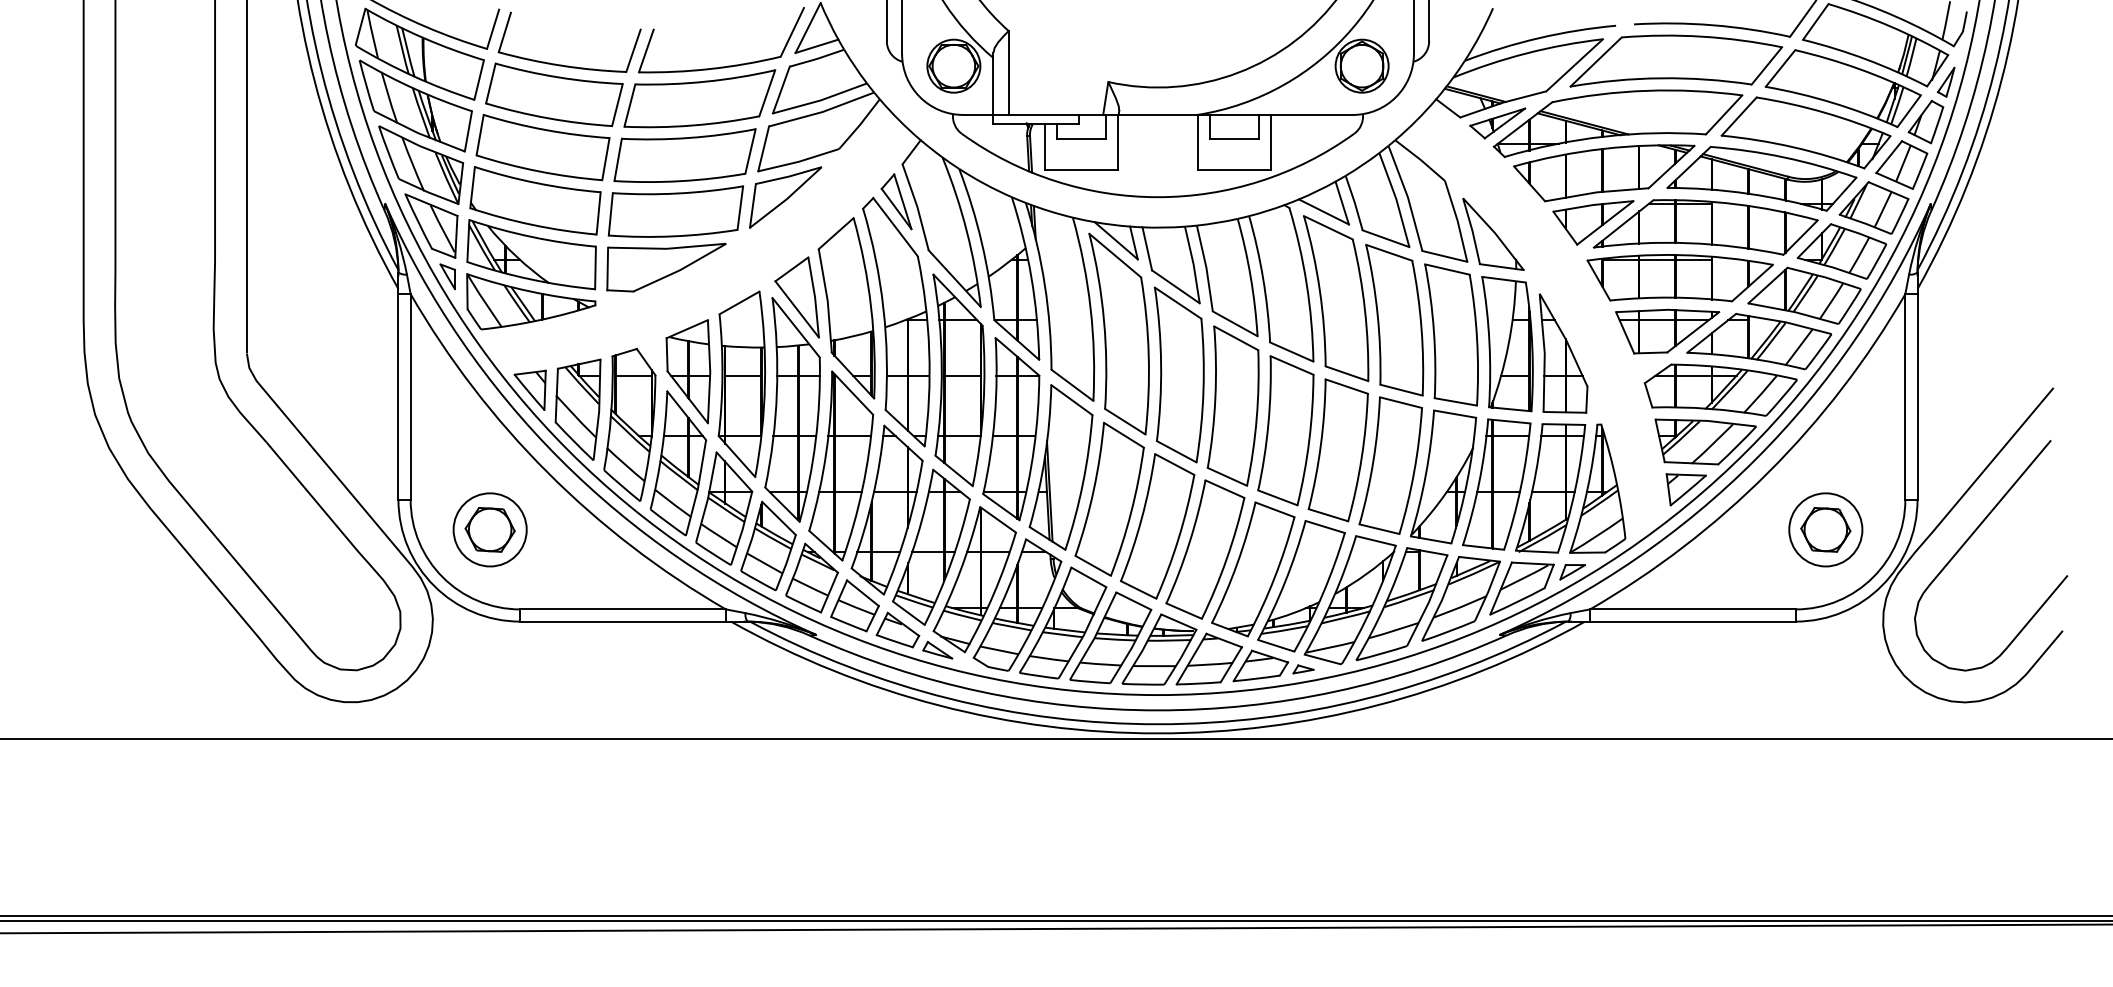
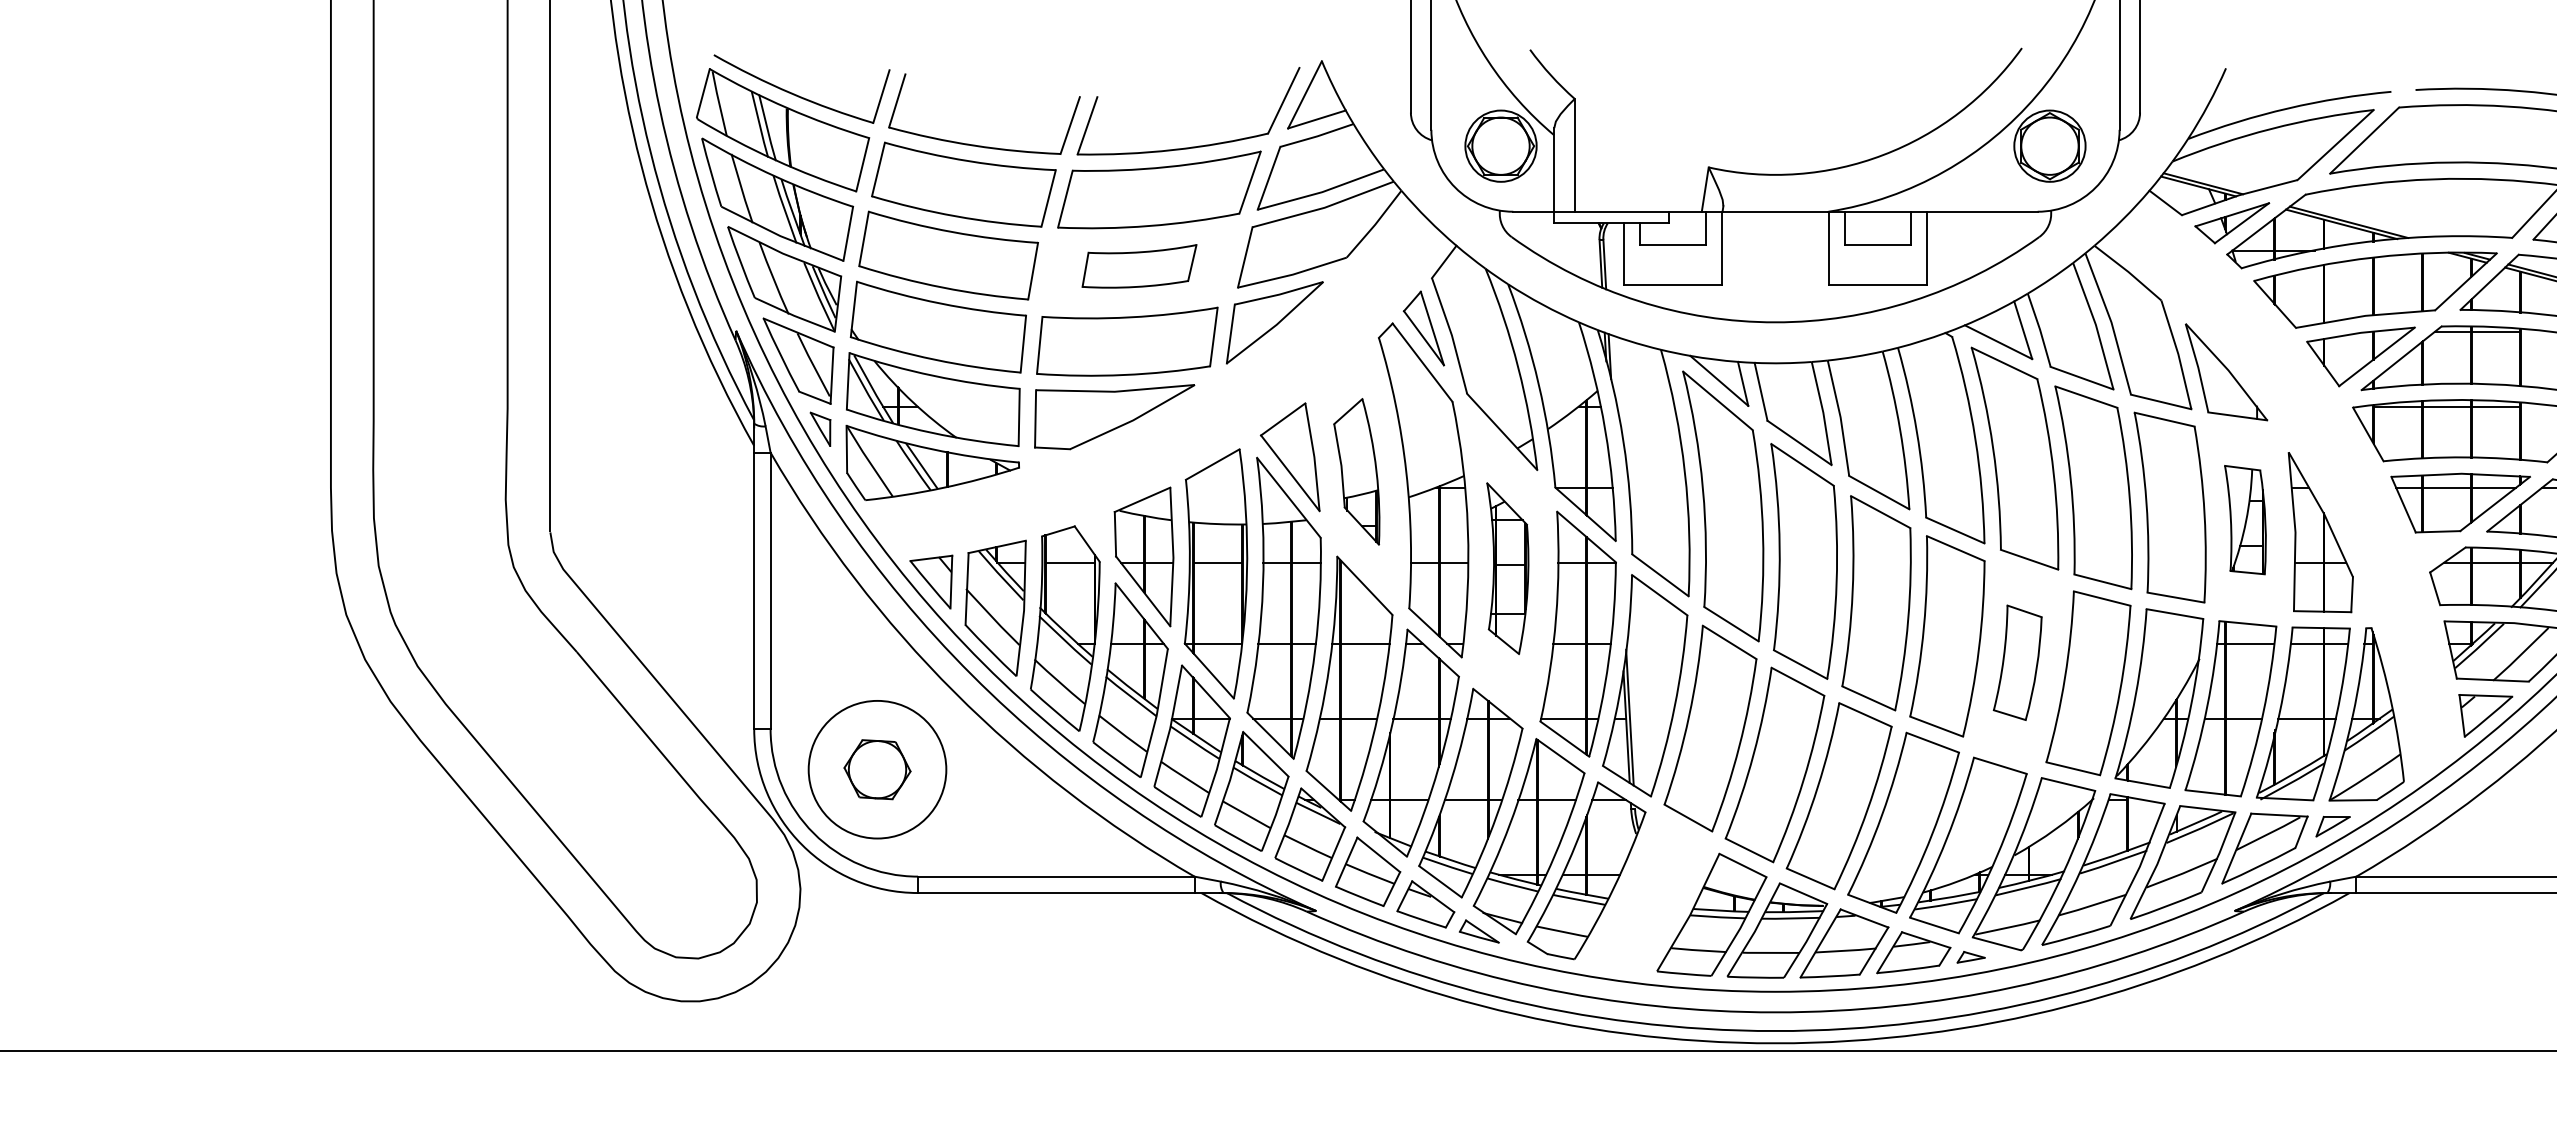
part: (684, 155) -> (1138, 266), size x0.6
part: (846, 308) -> (1356, 472), size x0.6
part: (1507, 344) -> (2245, 520), size x0.6
part: (958, 380) -> (1507, 568), size x0.6
part: (1337, 450) -> (2016, 662), size x0.6
circle: (489, 529) -> (876, 769), size x1.4
part: (1063, 622) -> (1648, 894), removed

